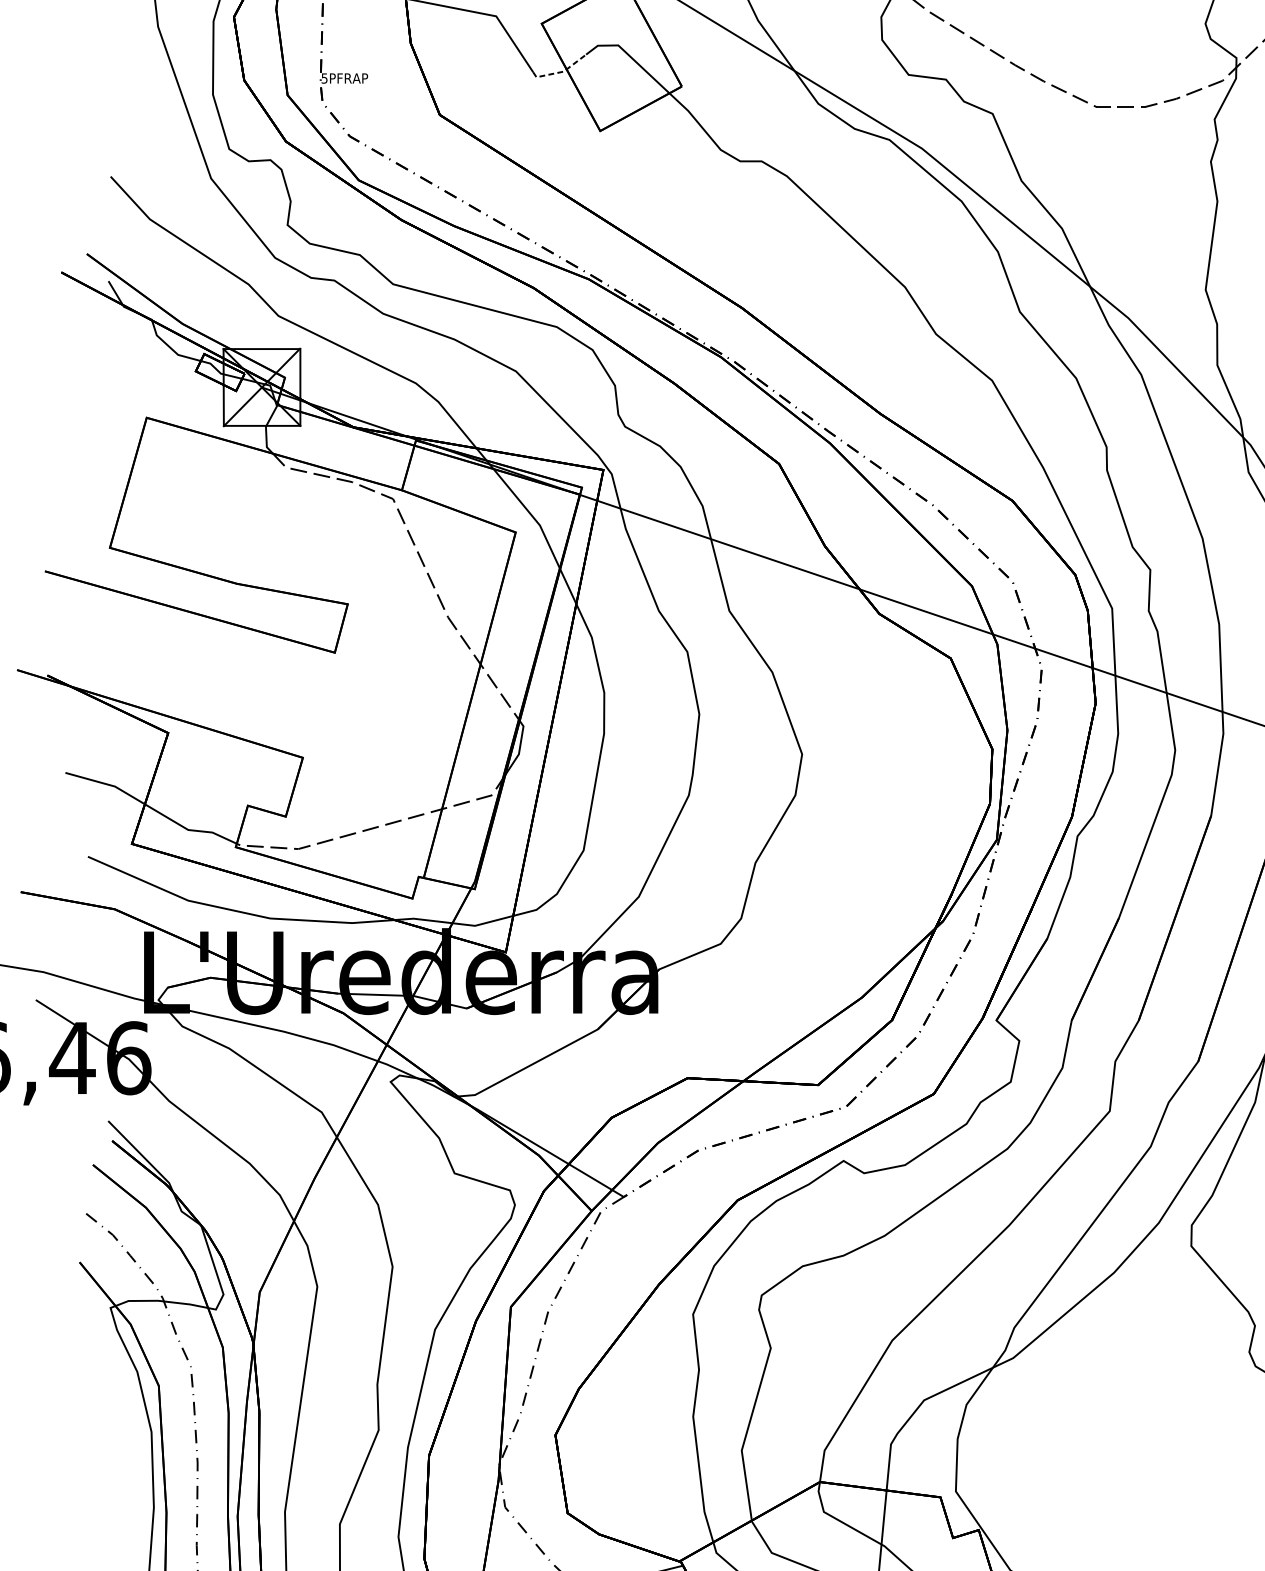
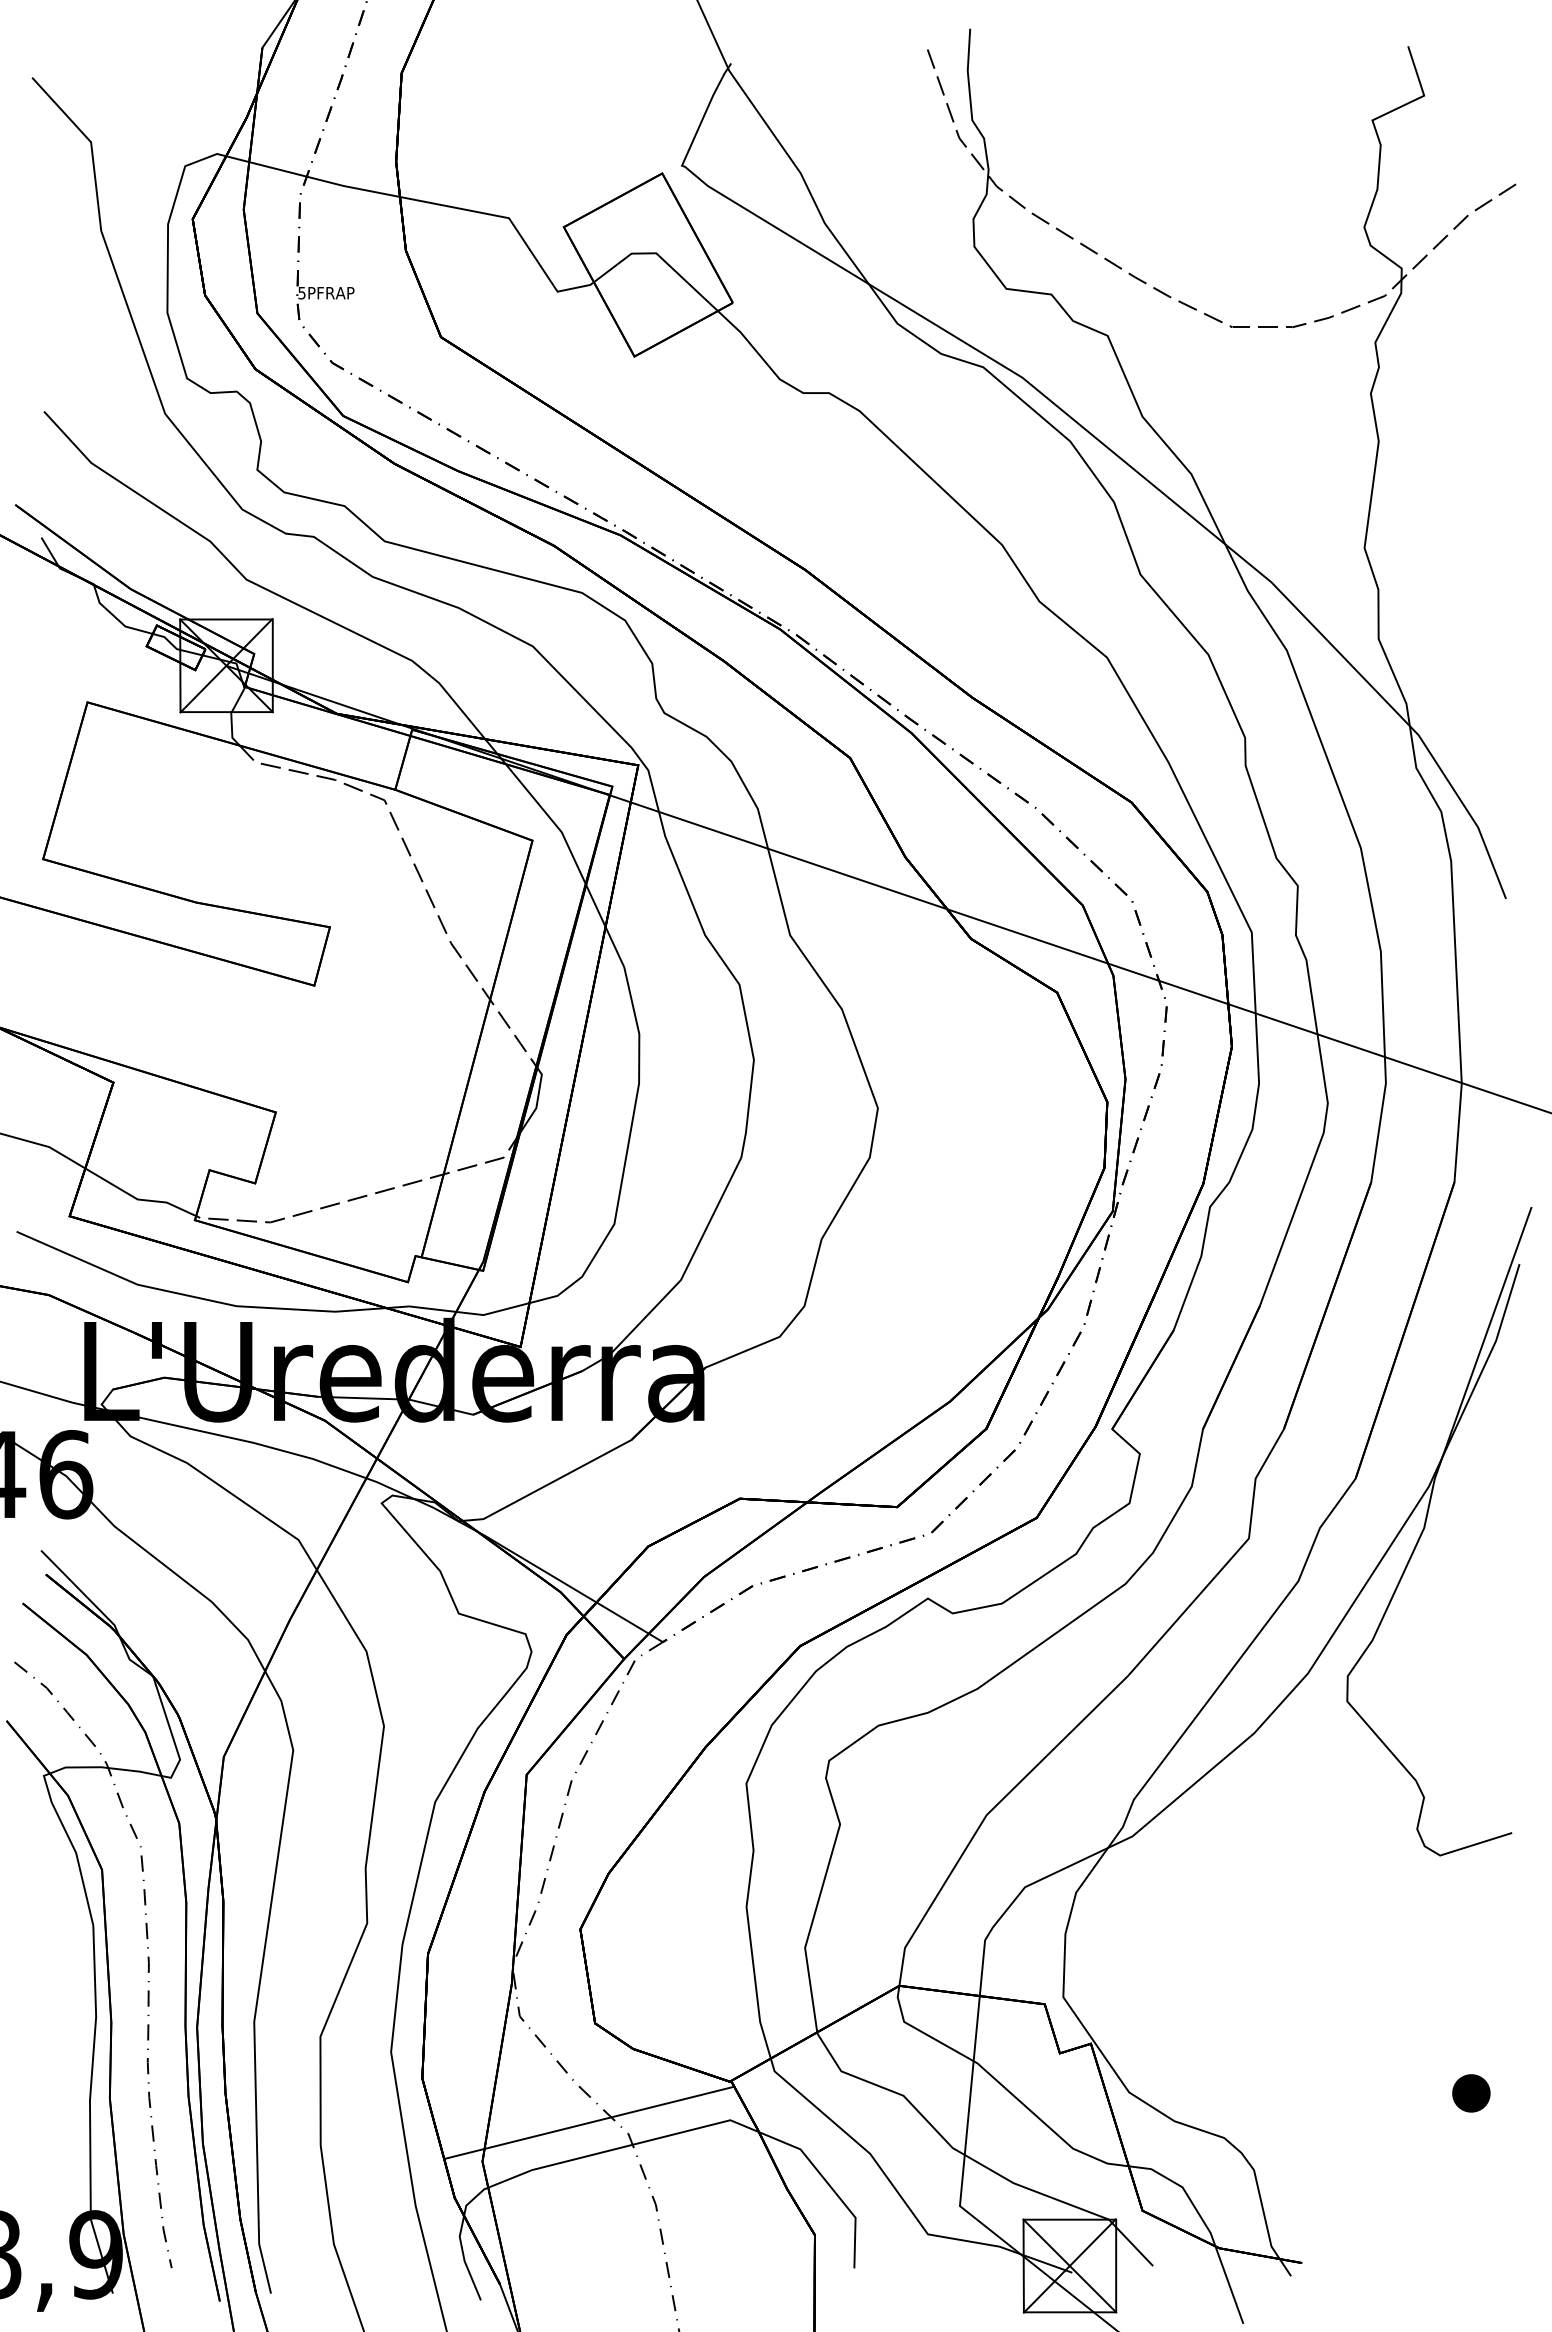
line: (560, 72) -> (586, 285), dashed -> solid

